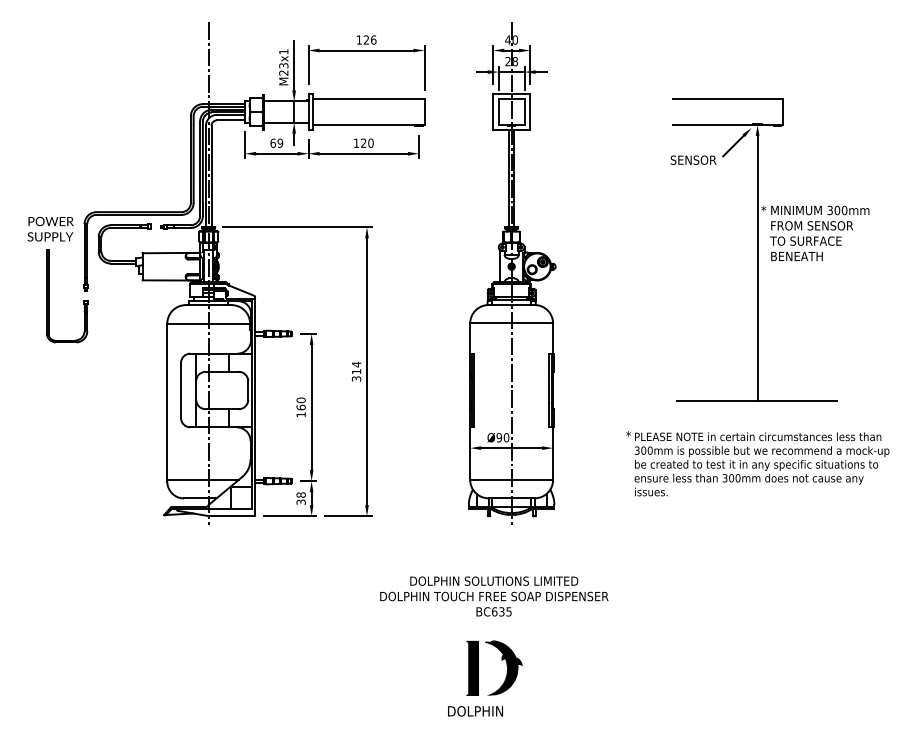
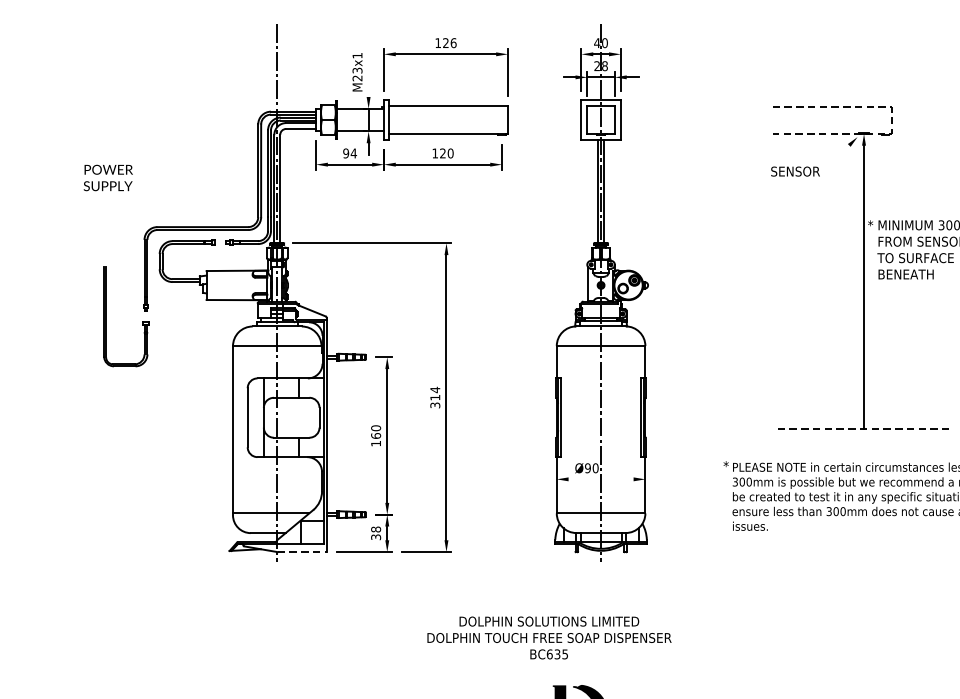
line: (294, 65) -> (368, 70), removed
line: (783, 112) -> (891, 120), solid -> dashed
text: (276, 142) -> (349, 152), 69 -> 94
line: (733, 145) -> (838, 155), removed
text: (50, 229) -> (108, 178), moved
line: (757, 400) -> (863, 428), solid -> dashed
line: (511, 448) -> (600, 479), removed
line: (232, 516) -> (302, 552), solid -> dashed
text: (494, 596) -> (549, 637), moved

